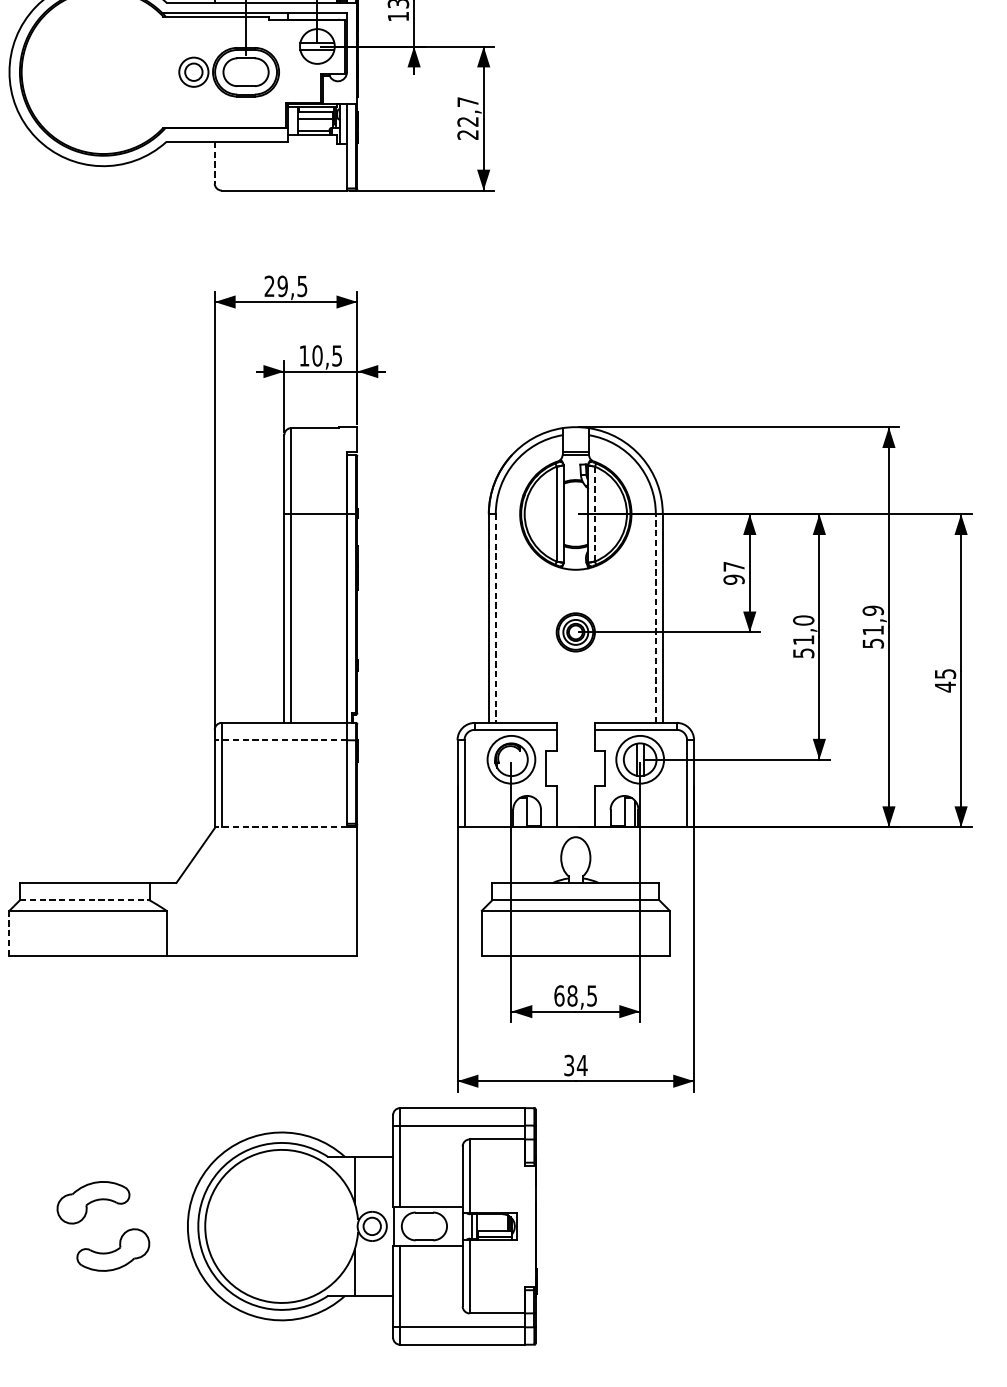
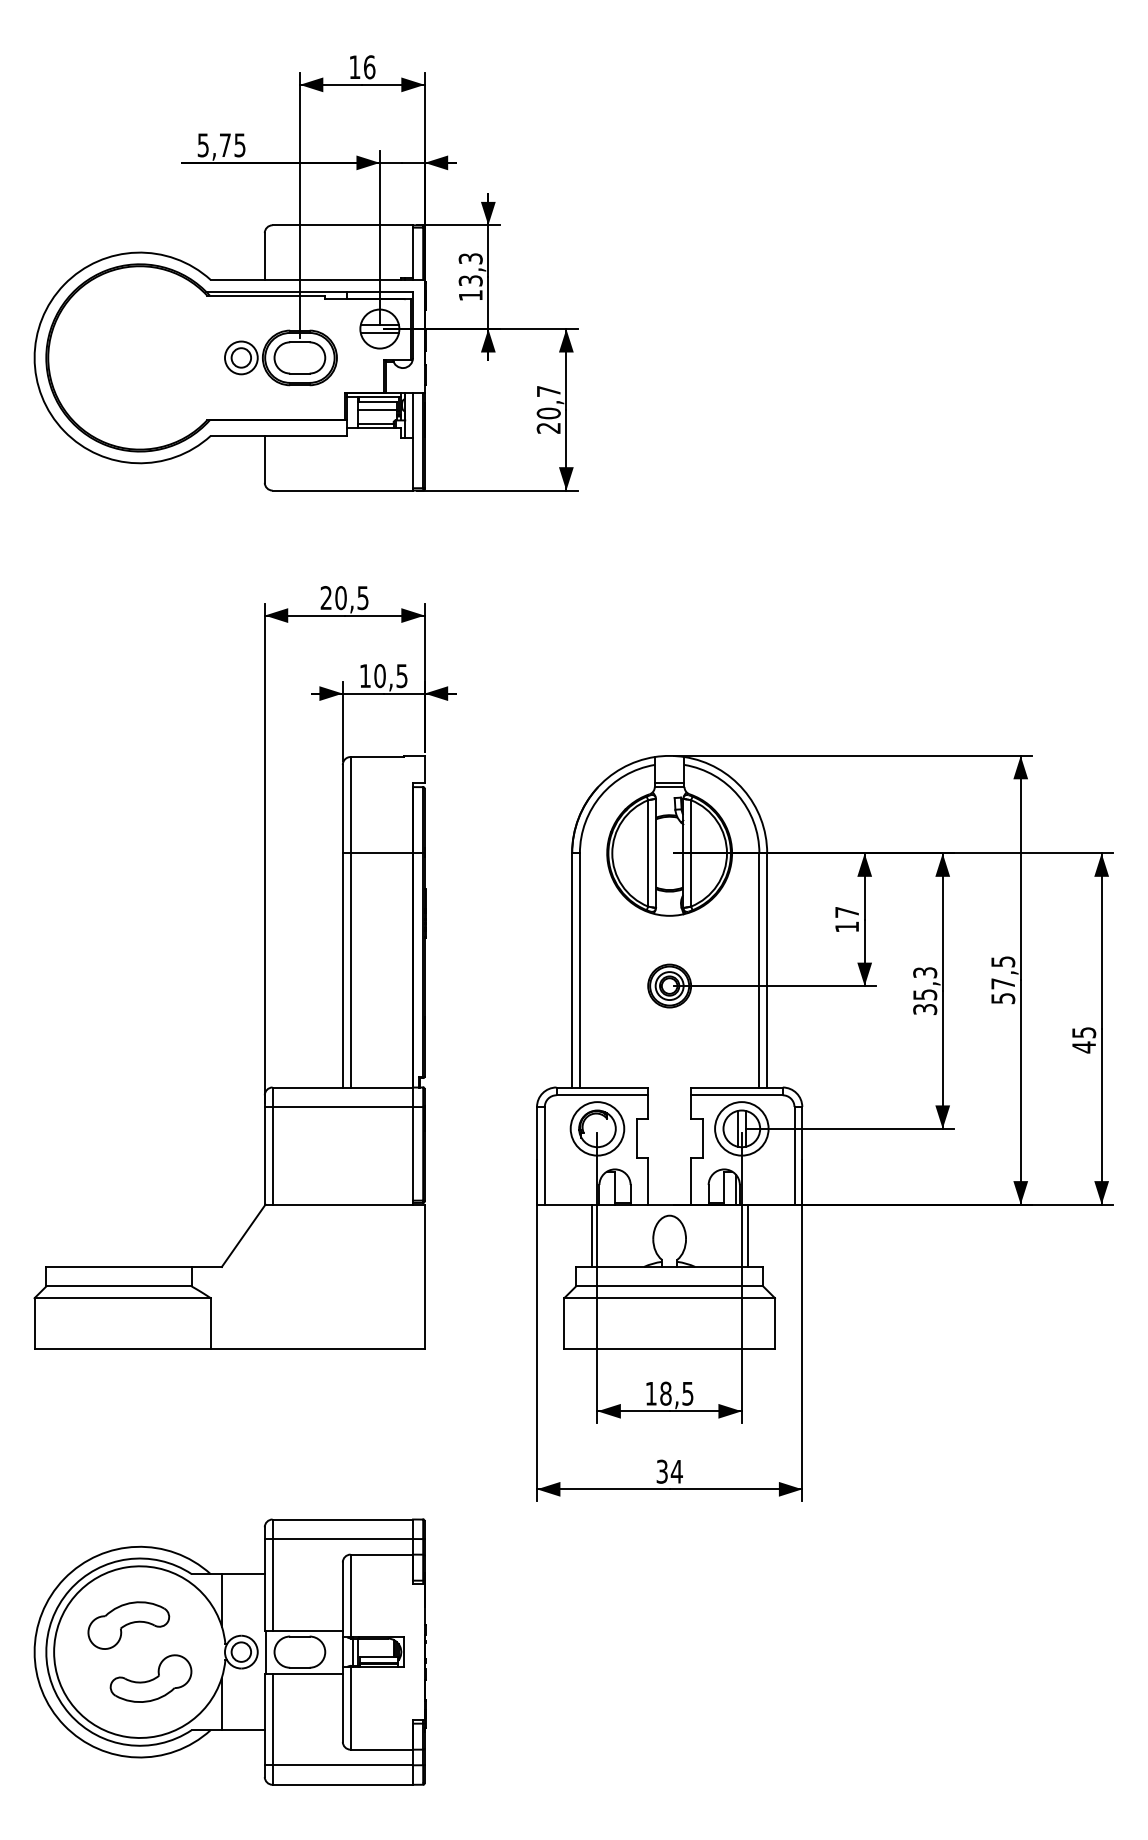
text: (467, 121) -> (548, 413), 22,7 -> 20,7
line: (214, 162) -> (264, 459), dashed -> solid
text: (282, 286) -> (340, 598), 29,5 -> 20,5
line: (595, 514) -> (691, 853), dashed -> solid
text: (734, 579) -> (847, 926), 97 -> 17
line: (655, 617) -> (759, 969), dashed -> solid
line: (495, 618) -> (579, 970), dashed -> solid
text: (872, 620) -> (1002, 972), 51,9 -> 57,5
text: (803, 636) -> (925, 990), 51,0 -> 35,3
line: (280, 740) -> (338, 1107), dashed -> solid
line: (280, 827) -> (338, 1204), dashed -> solid
line: (506, 854) -> (591, 1235), added
line: (645, 854) -> (747, 1235), added
line: (85, 900) -> (119, 1286), dashed -> solid
line: (9, 933) -> (34, 1323), dashed -> solid
text: (559, 995) -> (651, 1393), 68,5 -> 18,5
part: (361, 1225) -> (229, 1651), moved

